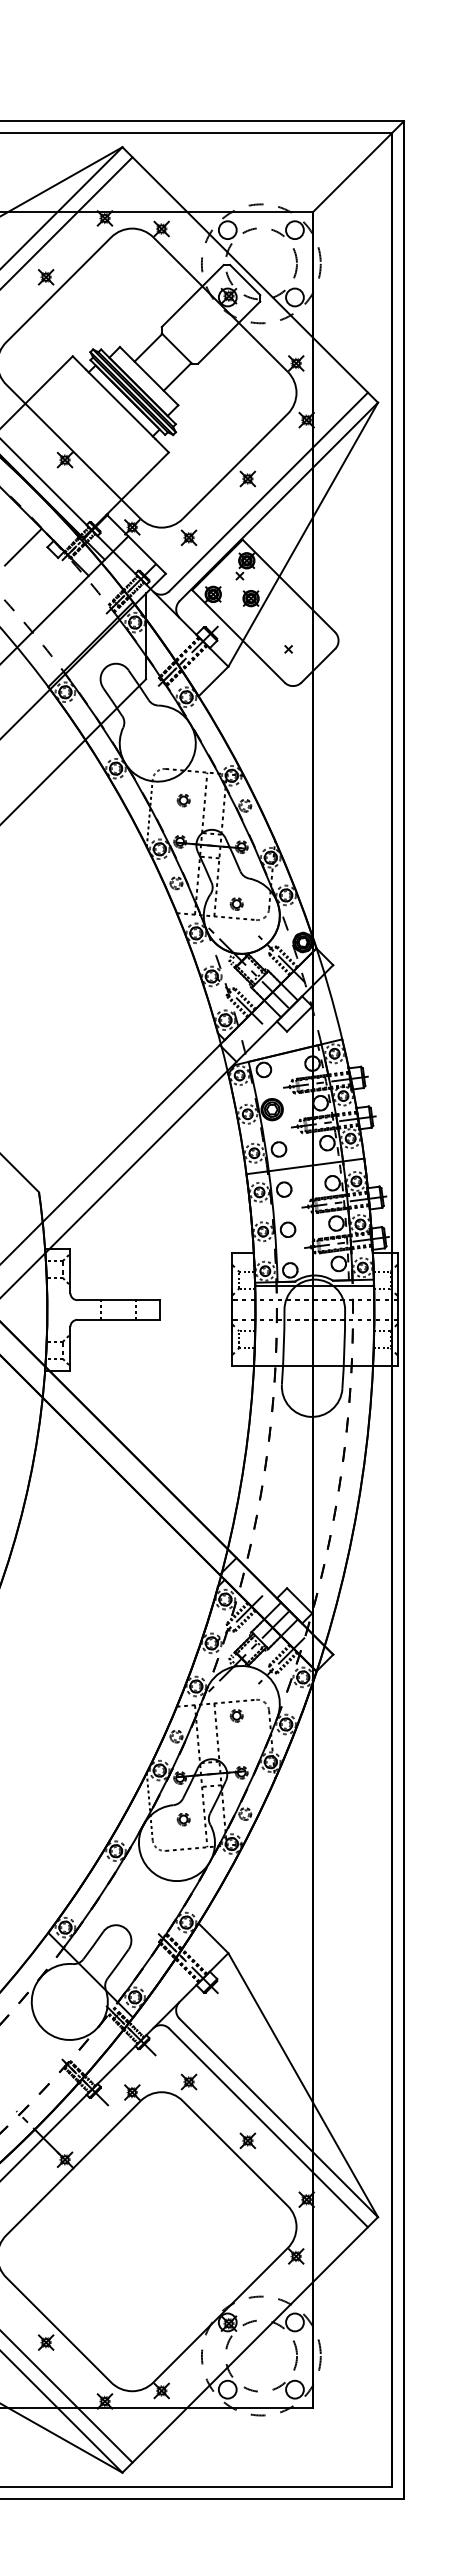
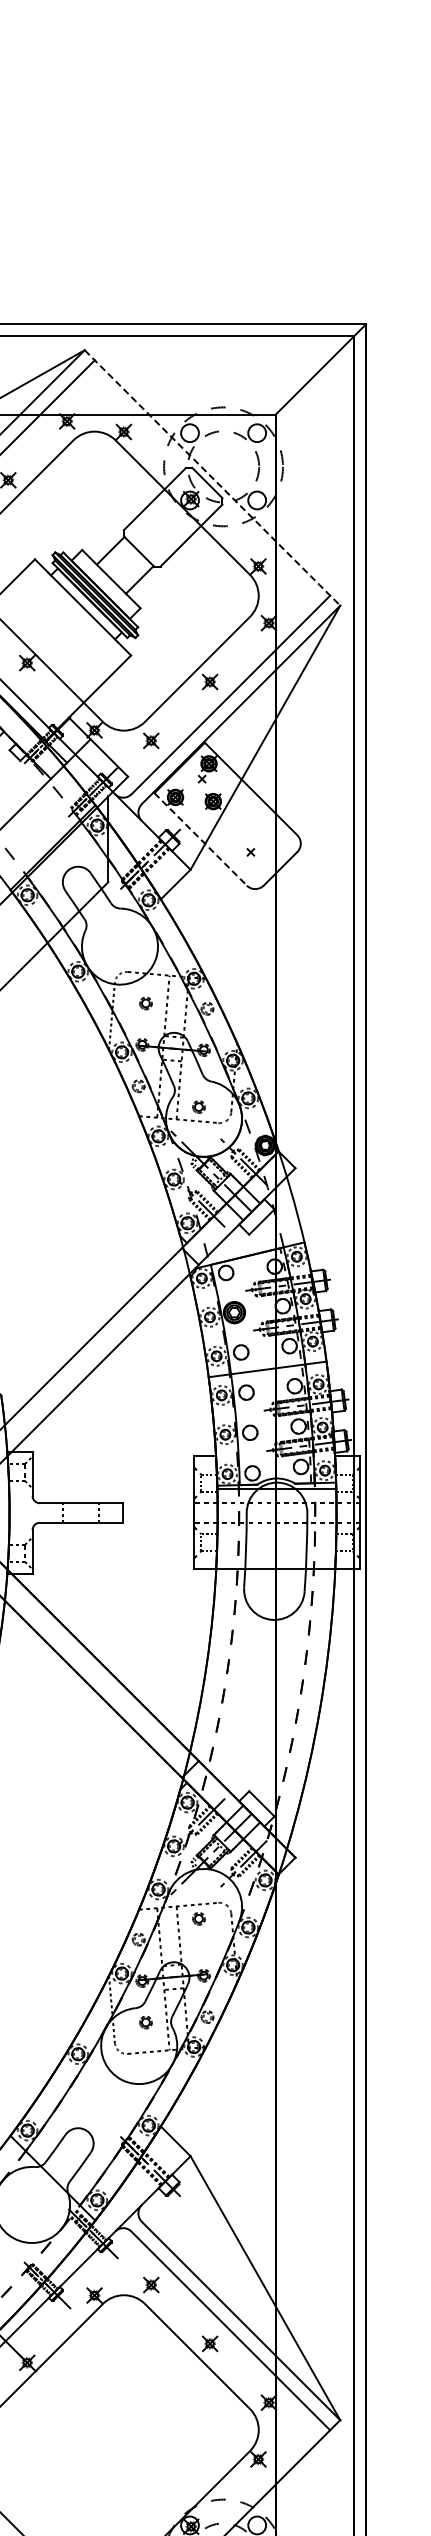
line: (250, 274) -> (212, 477), solid -> dashed
line: (238, 636) -> (200, 839), solid -> dashed

